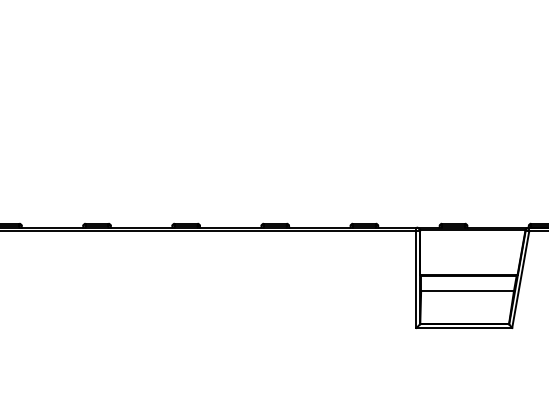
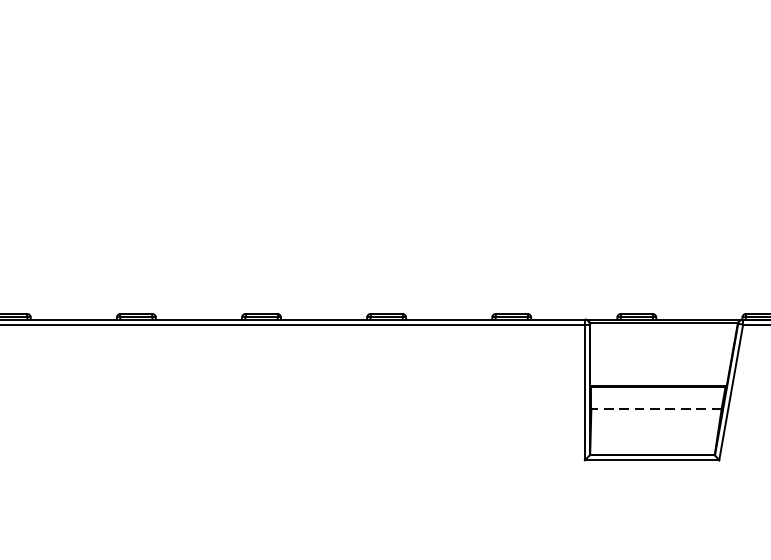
line: (467, 291) -> (656, 409), solid -> dashed

